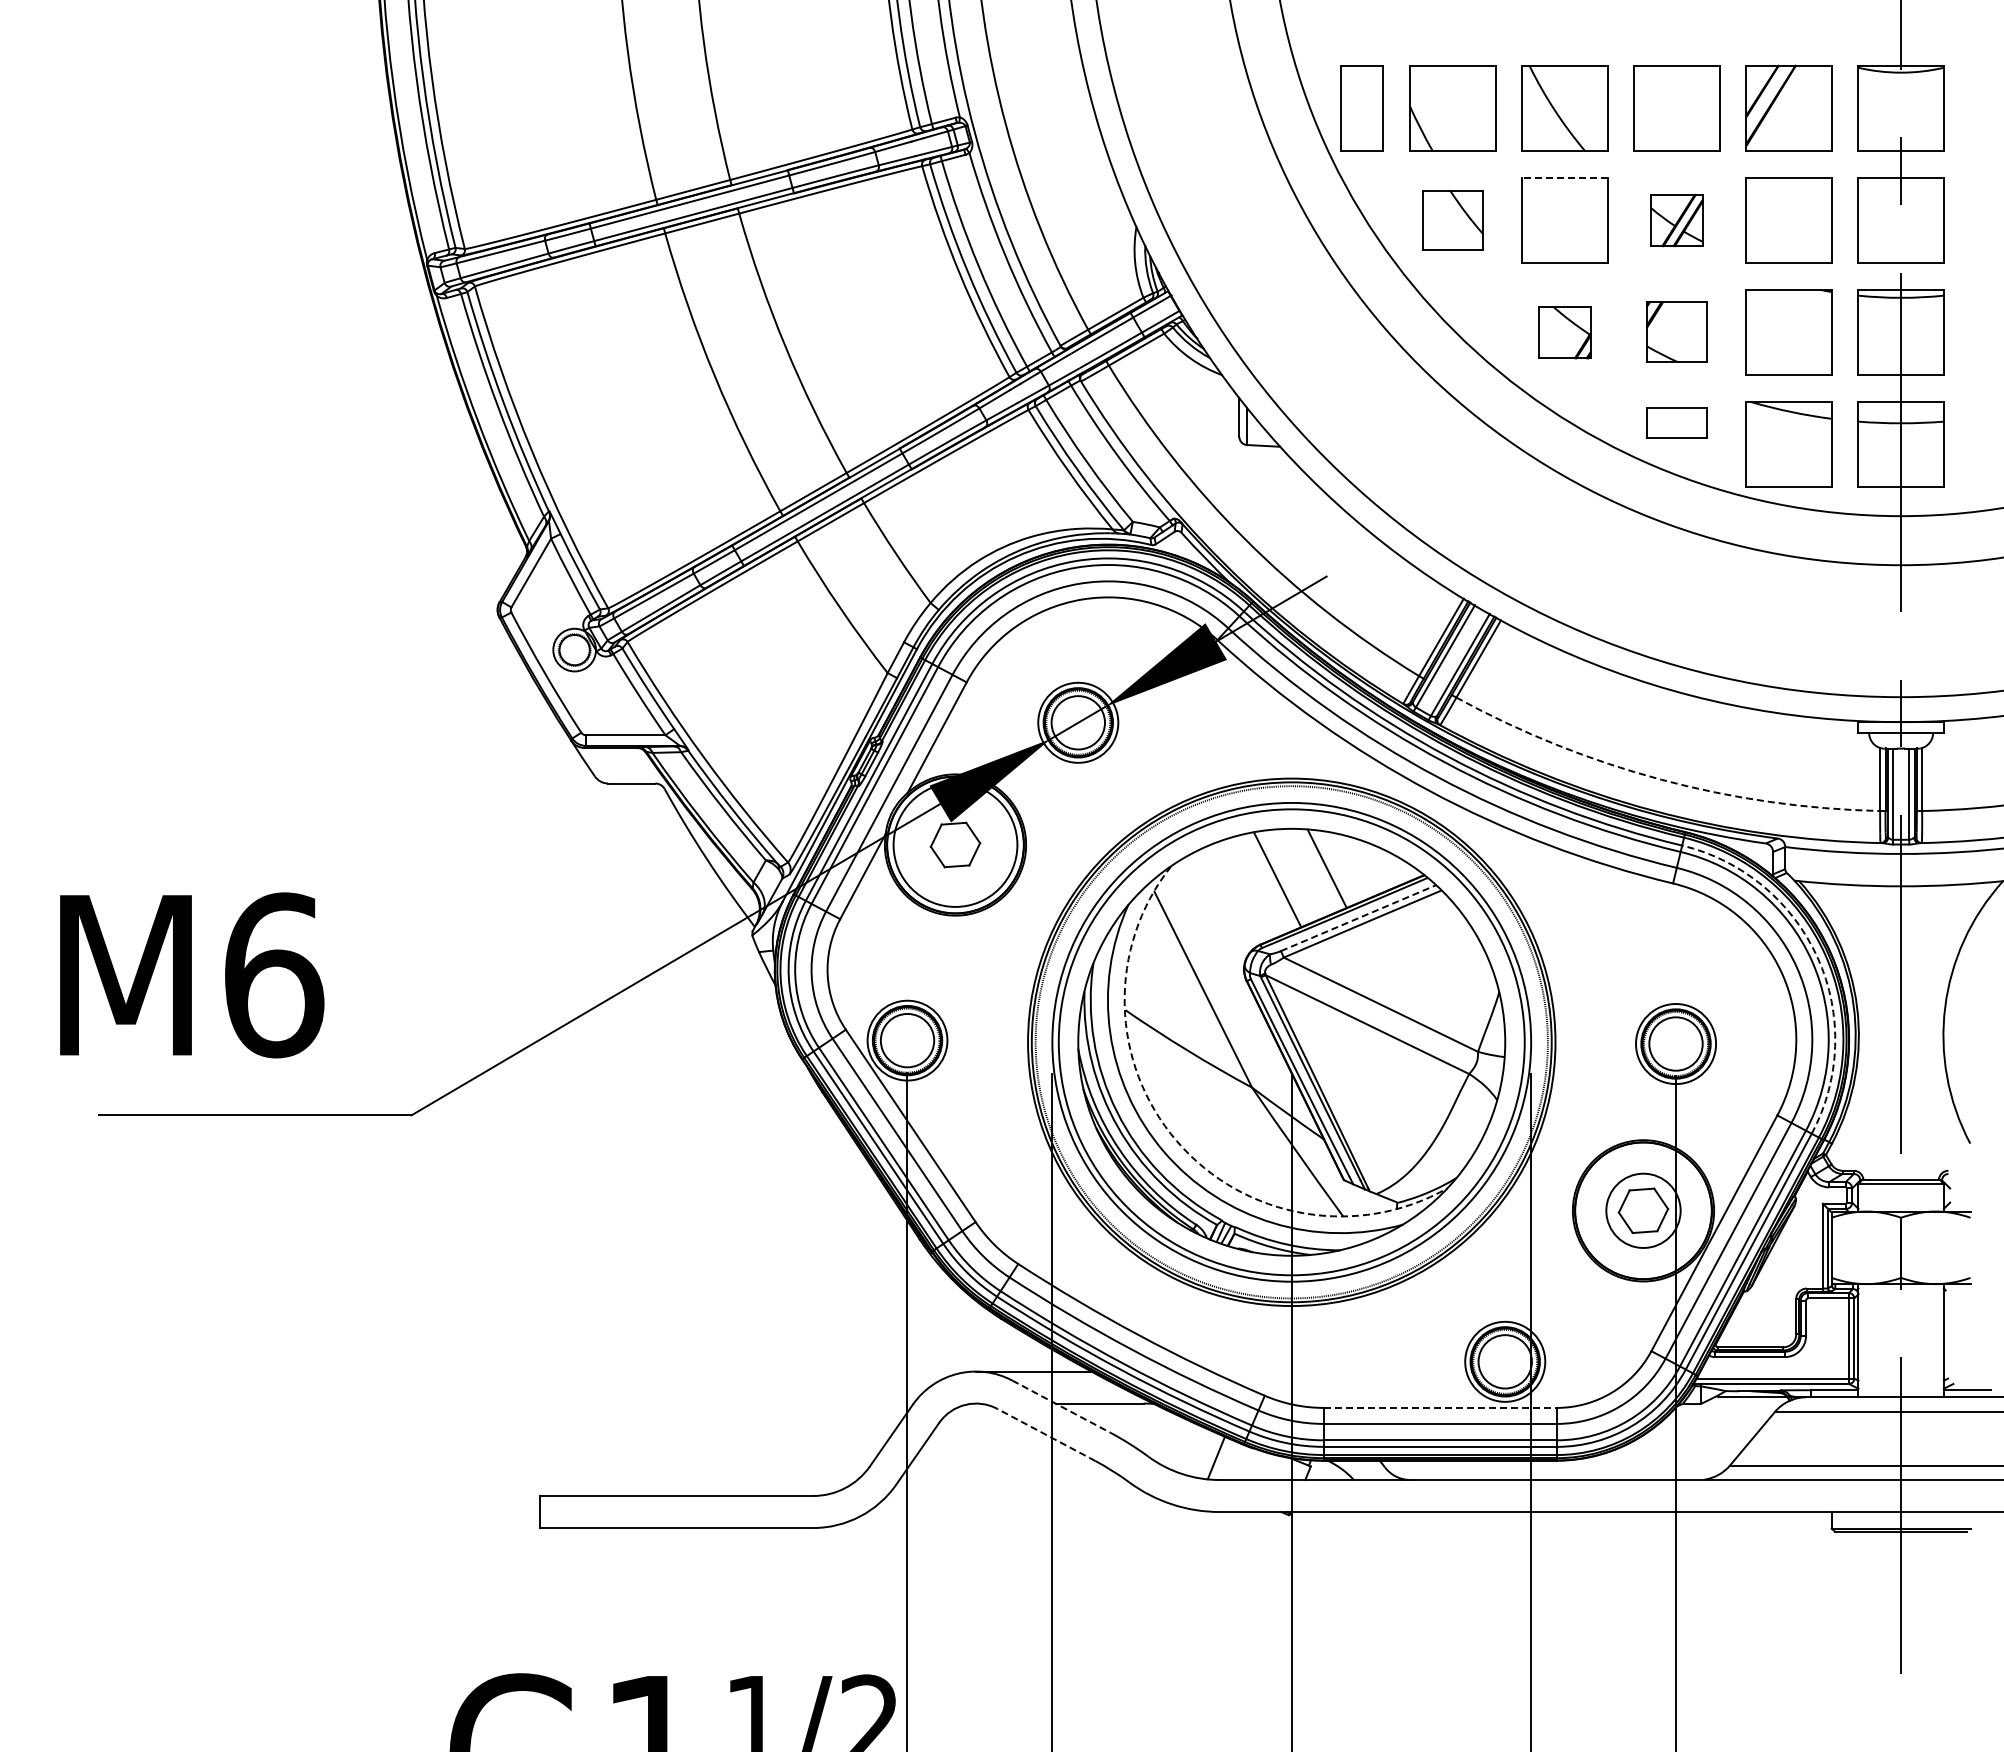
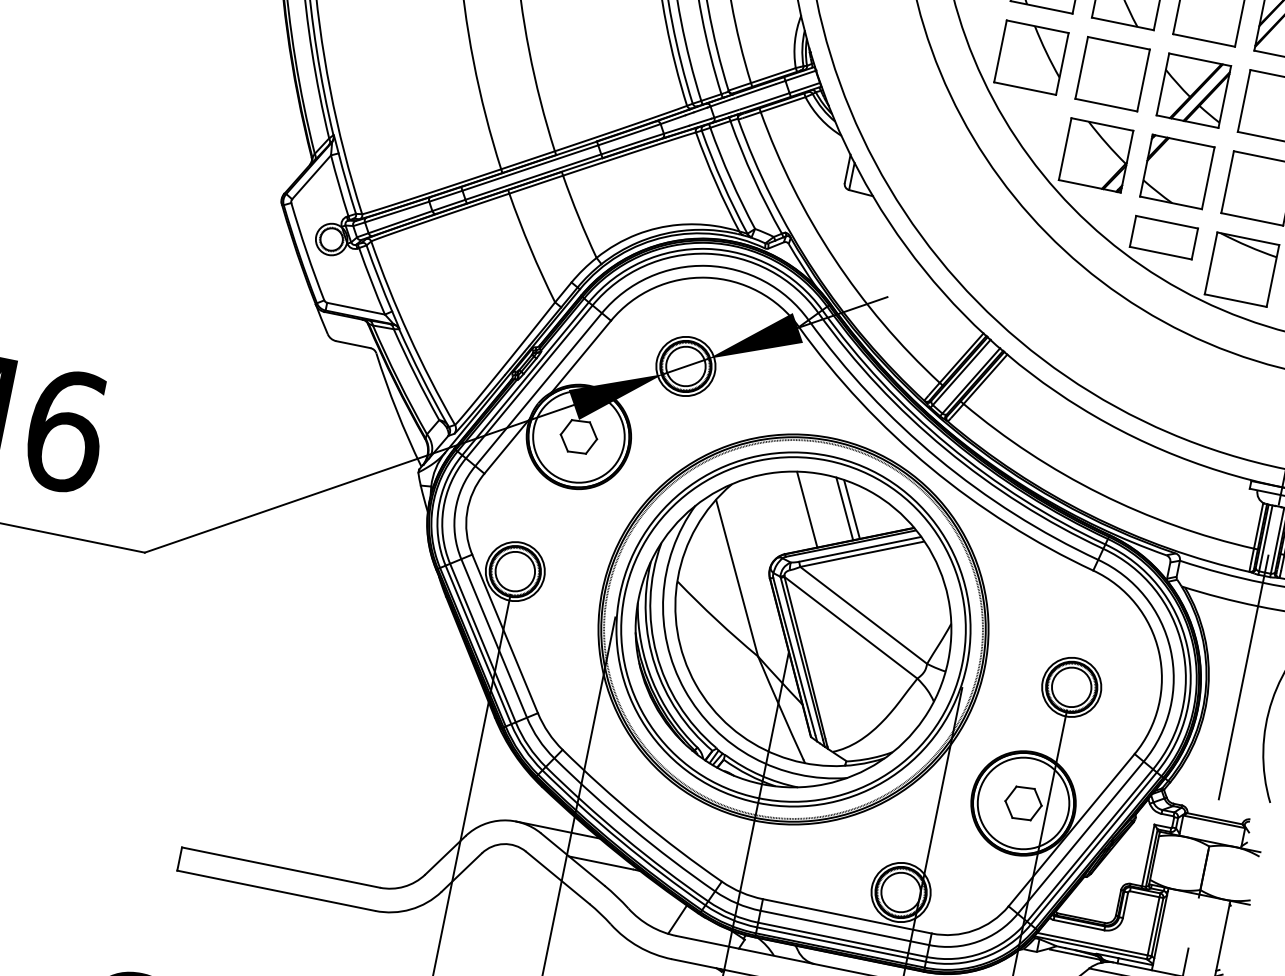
line: (1564, 177) -> (1118, 43), dashed -> solid
part: (1452, 220) -> (1031, 57), size x1.43
part: (1676, 220) -> (1193, 90), size x1.67
part: (1676, 331) -> (1177, 171), size x1.43
part: (1564, 332) -> (1095, 155), size x1.67
part: (1676, 423) -> (1163, 237), size x1.43
arc: (1661, 779) -> (1100, 493), dashed -> solid
line: (1336, 867) -> (851, 509), added
line: (1358, 918) -> (860, 549), dashed -> solid
arc: (1817, 957) -> (1187, 645), dashed -> solid
arc: (1176, 1141) -> (695, 684), dashed -> solid
circle: (1643, 1210) -> (1023, 803), size x1.67
line: (1061, 1406) -> (572, 859), dashed -> solid
line: (1440, 1407) -> (847, 916), dashed -> solid
line: (1046, 1434) -> (557, 877), dashed -> solid

